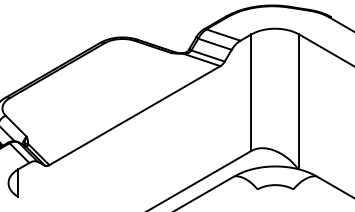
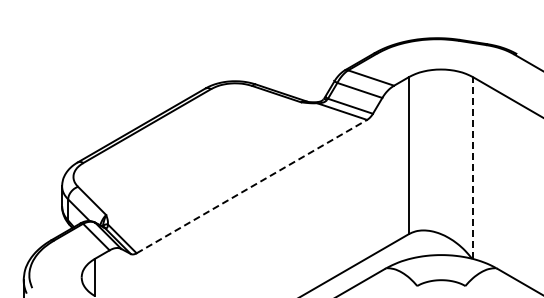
line: (299, 102) -> (473, 168), solid -> dashed
line: (135, 115) -> (252, 186), solid -> dashed

